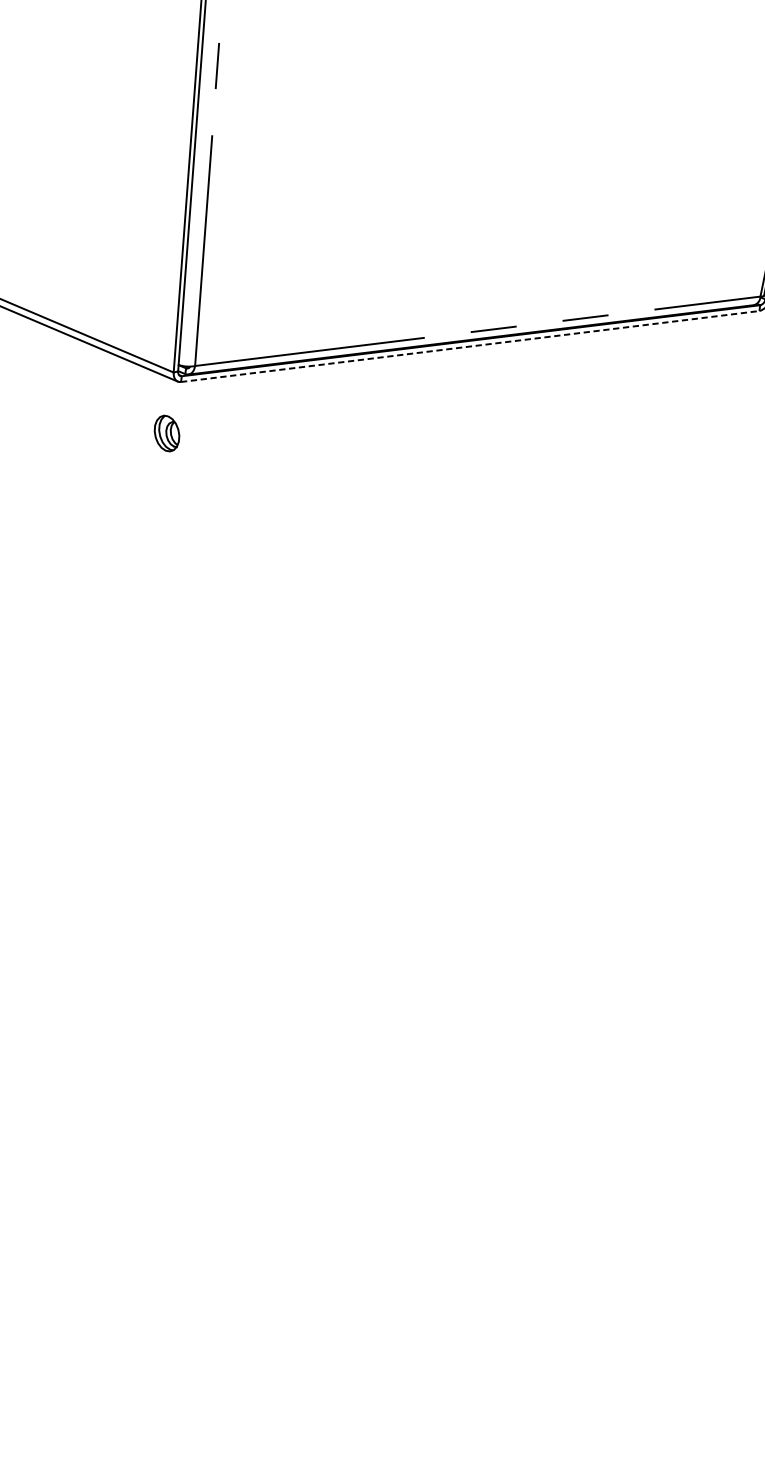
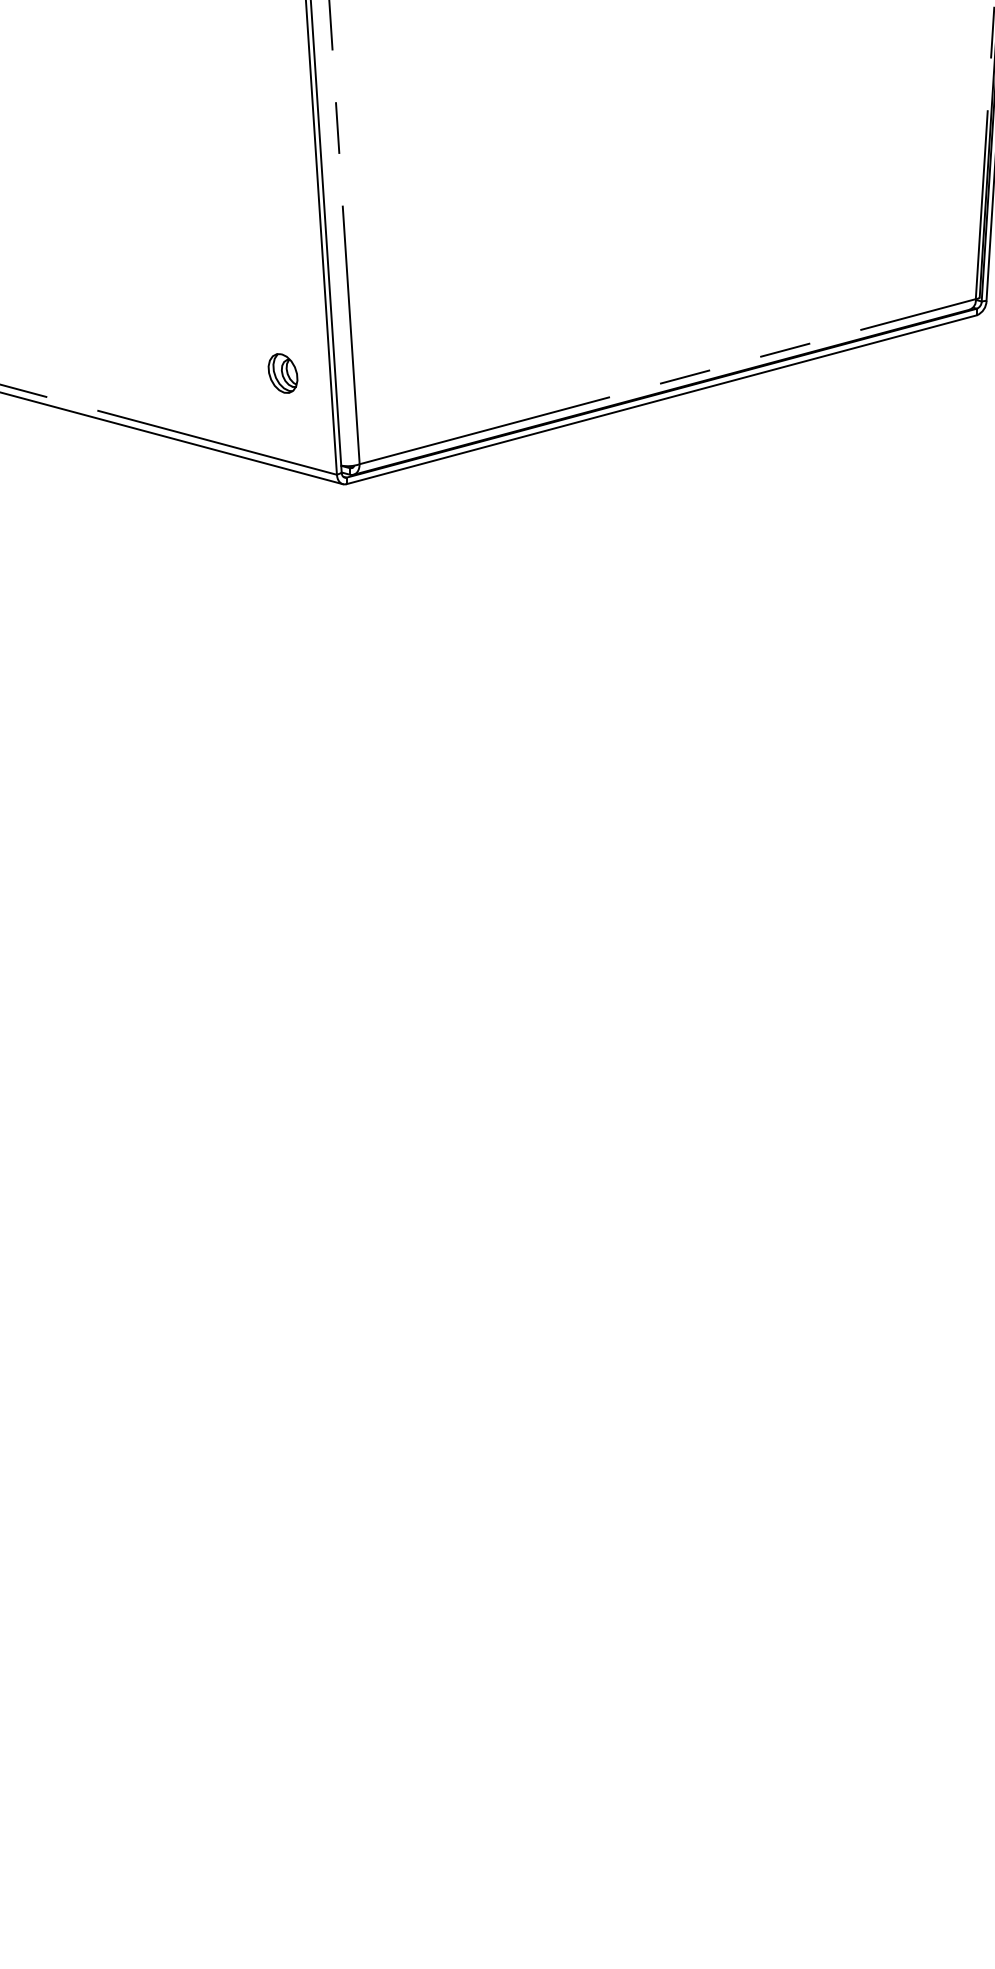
line: (470, 346) -> (662, 399), dashed -> solid
part: (166, 433) -> (282, 373), moved

